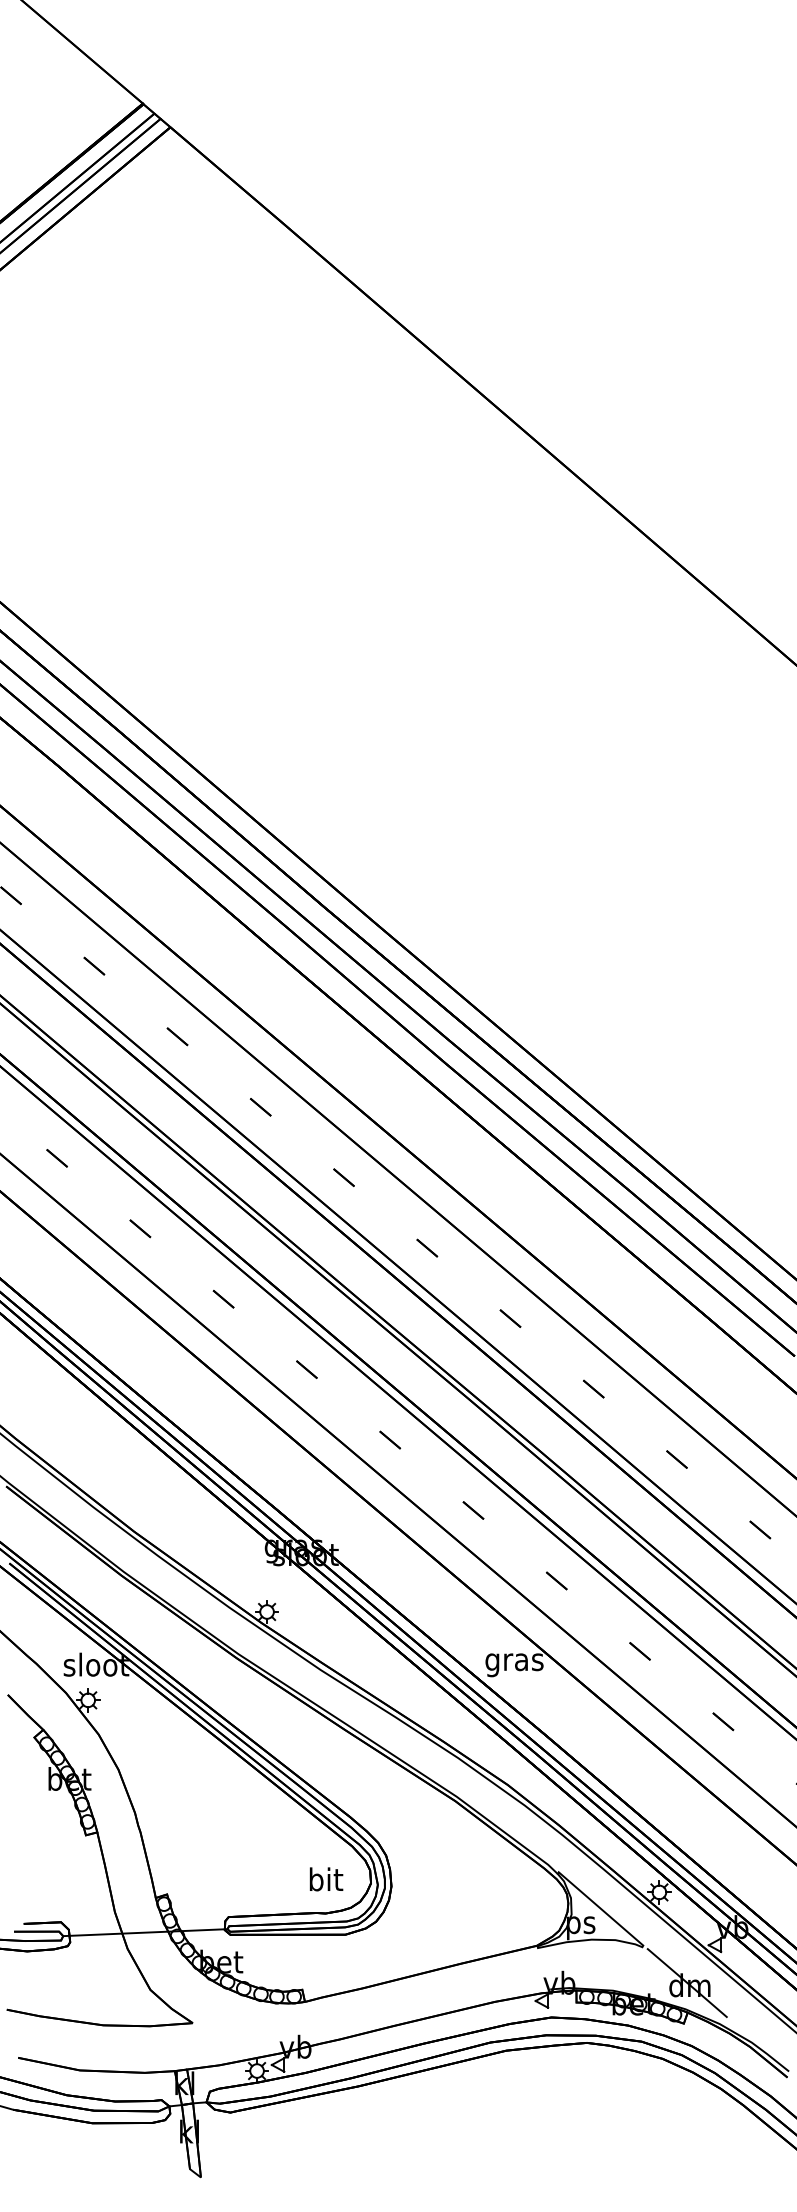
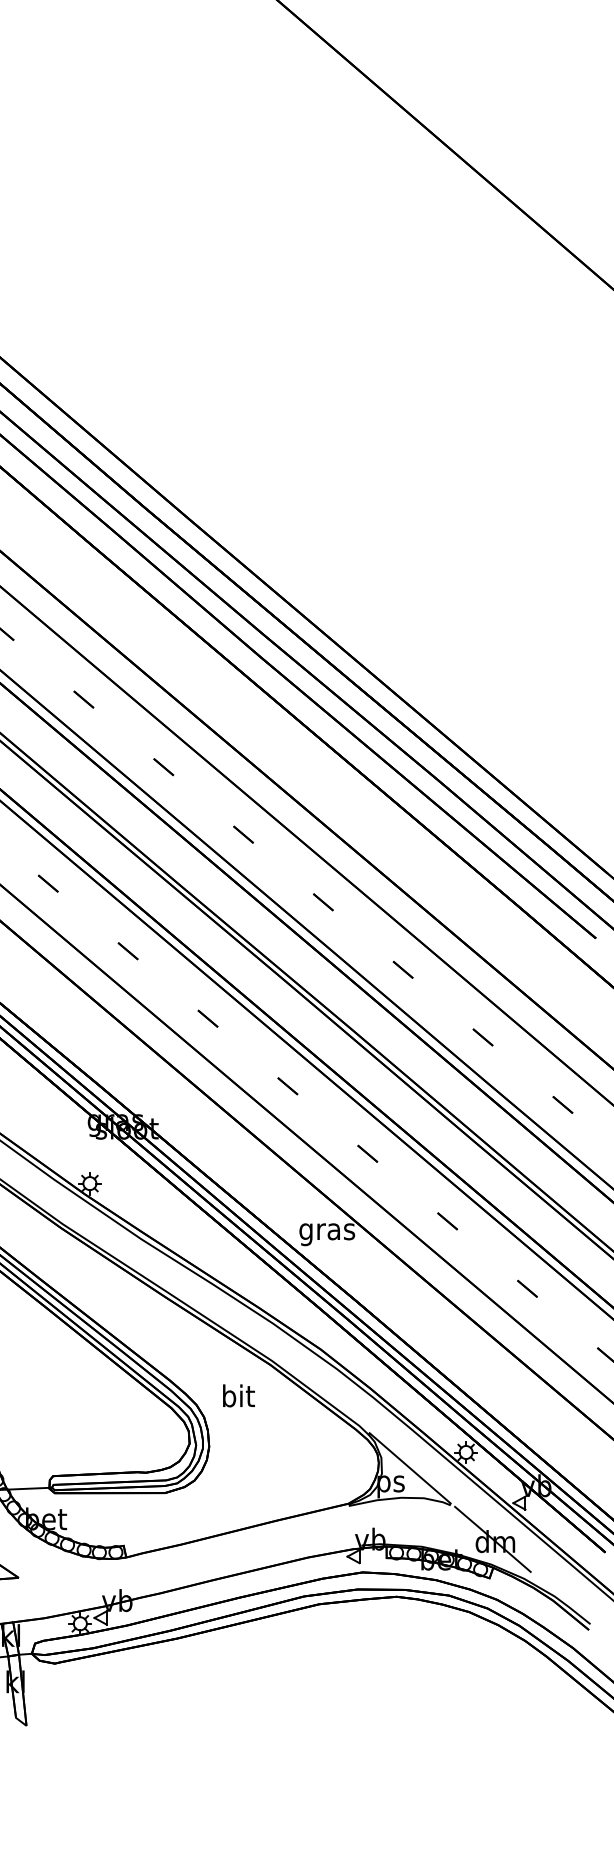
text: (326, 1879) -> (238, 1396), moved

